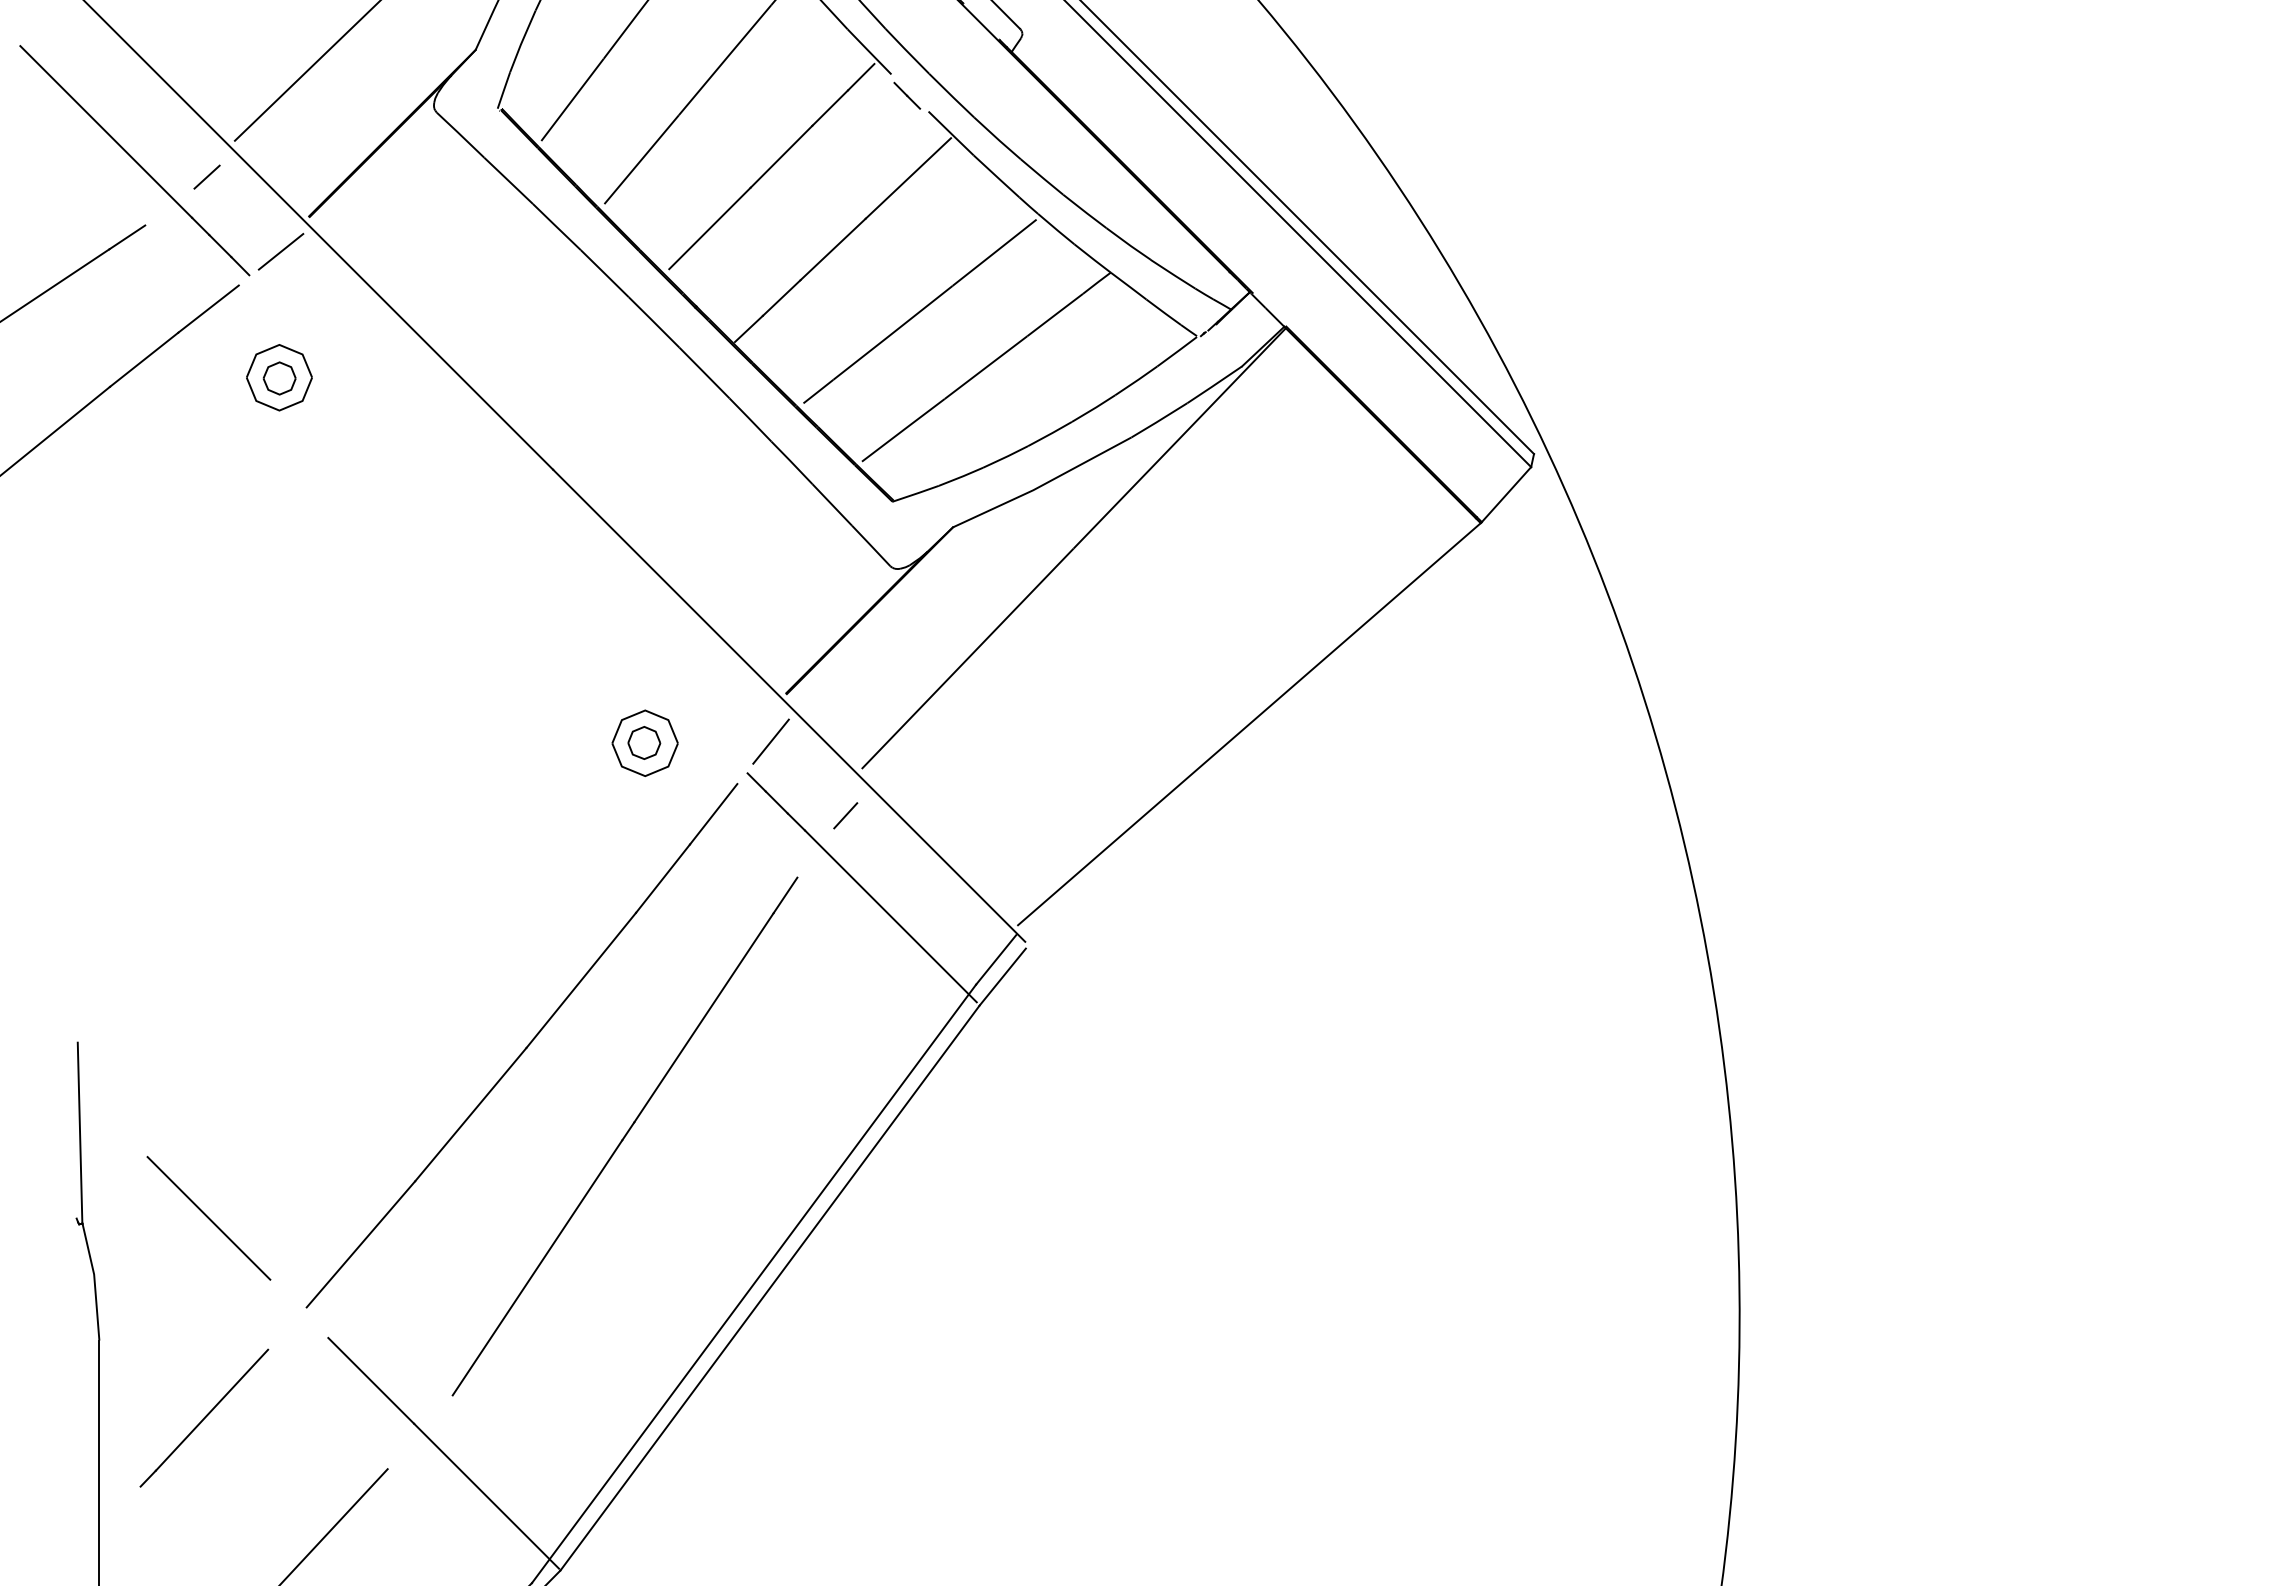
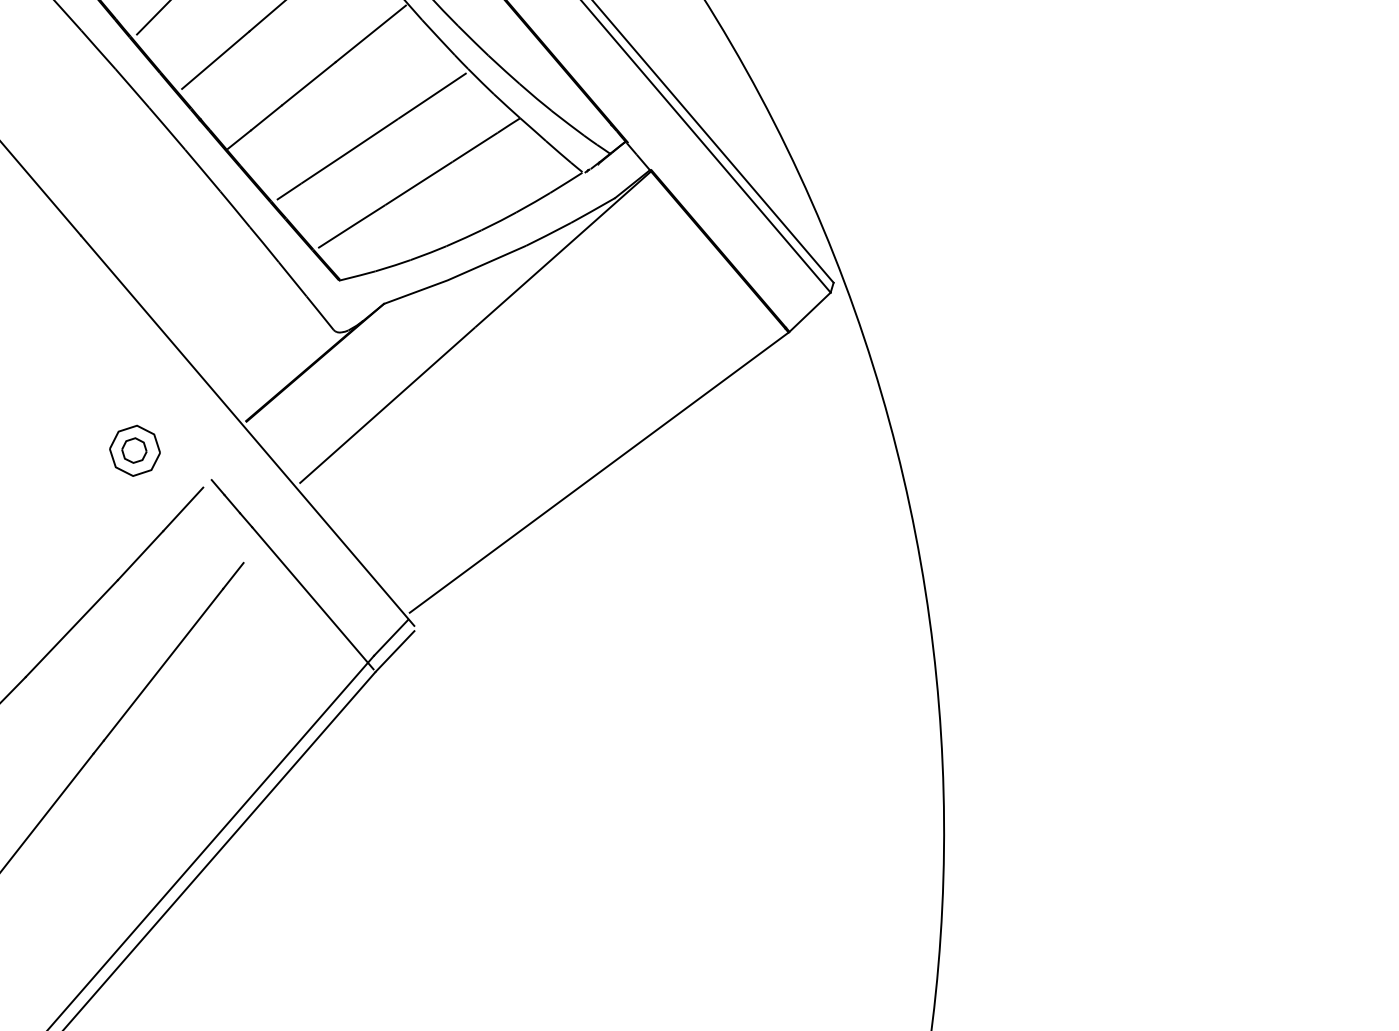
line: (770, 741) -> (231, 457), removed
line: (845, 815) -> (284, 518), removed

